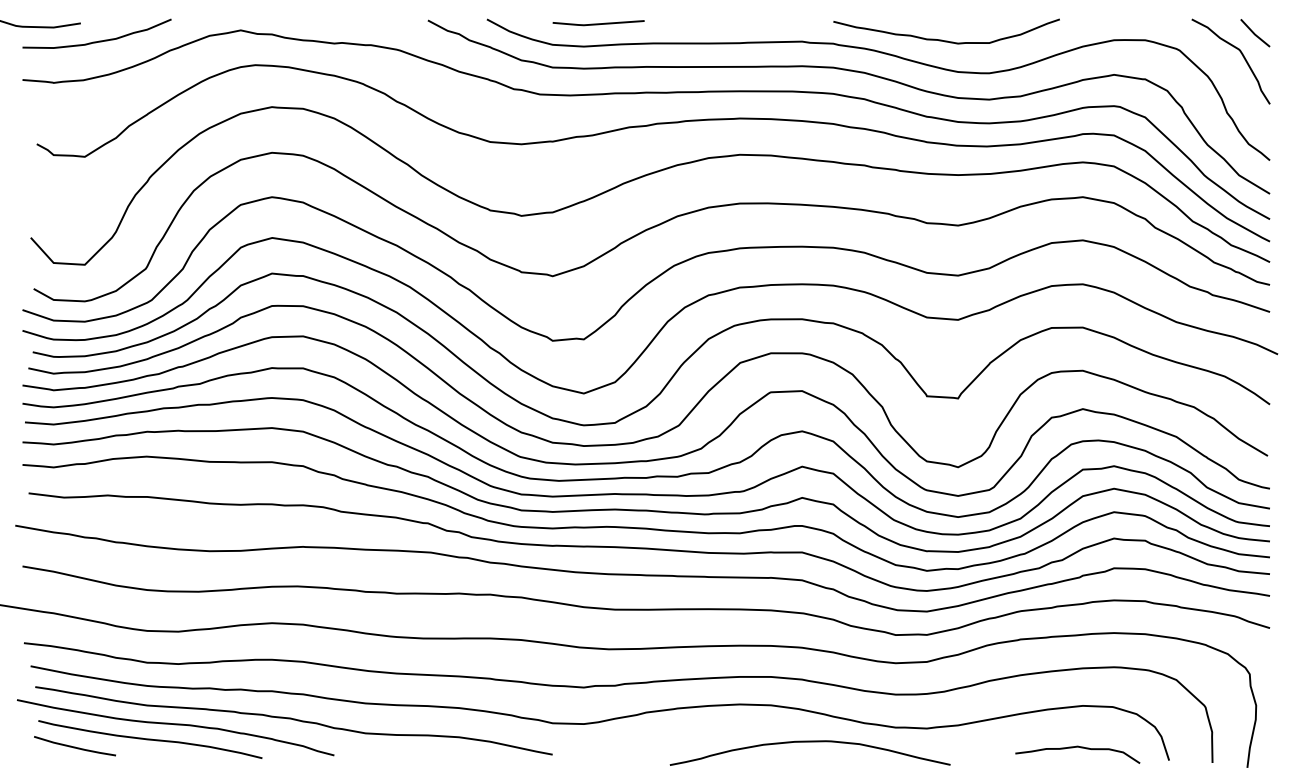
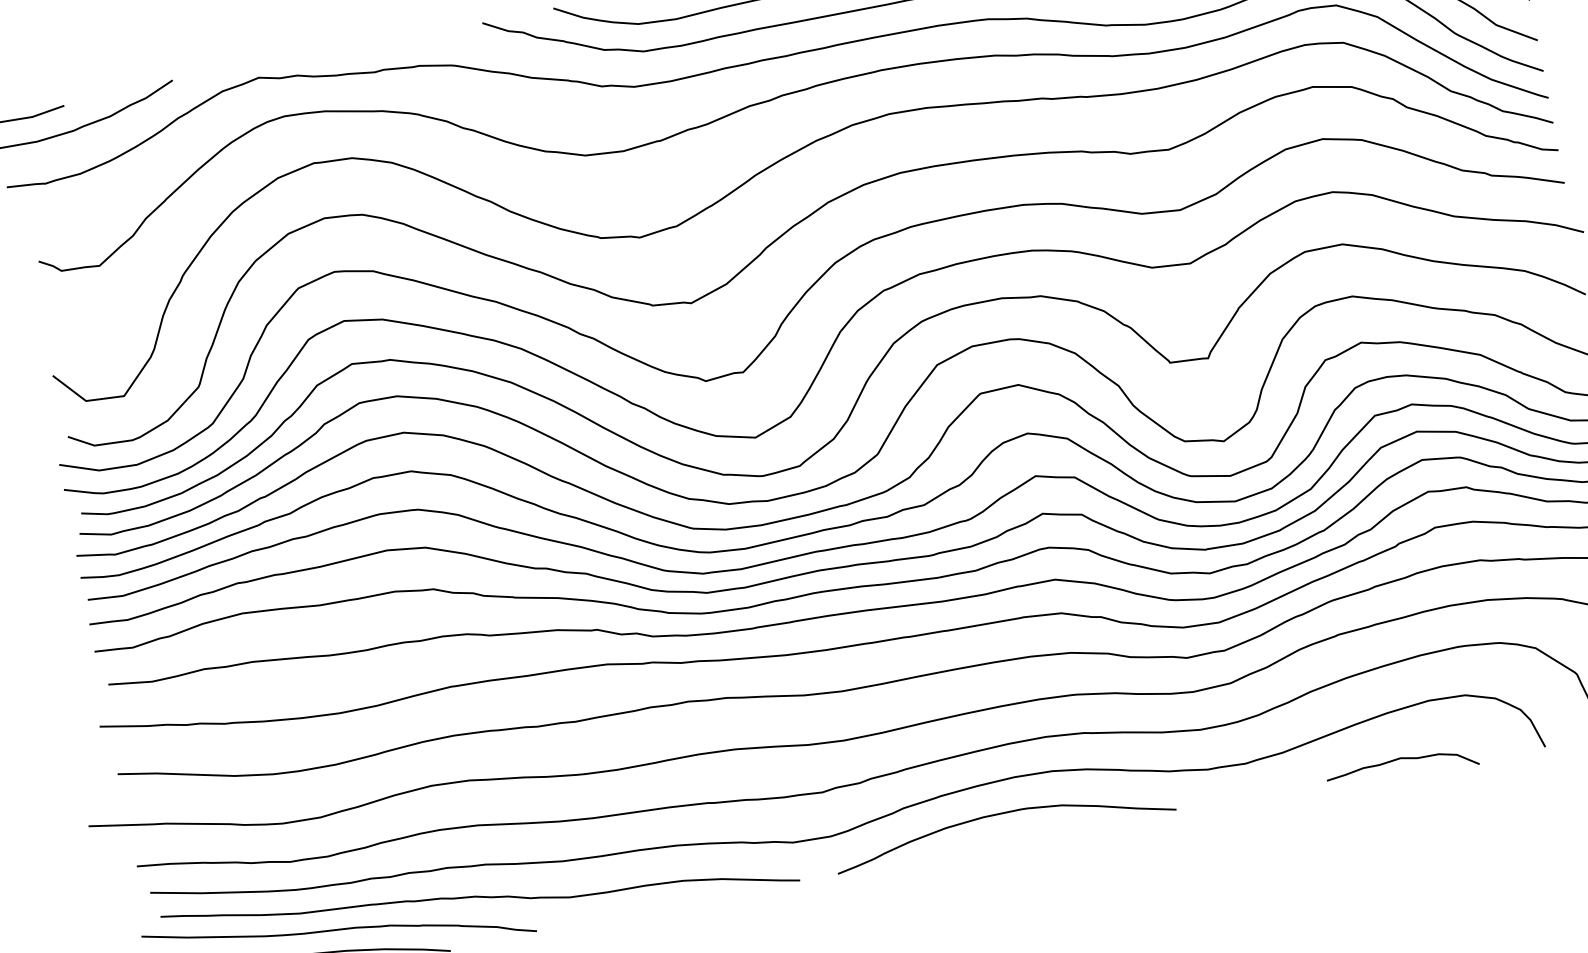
curve: (809, 742) -> (1001, 814), moved
curve: (1080, 748) -> (1404, 759), moved

